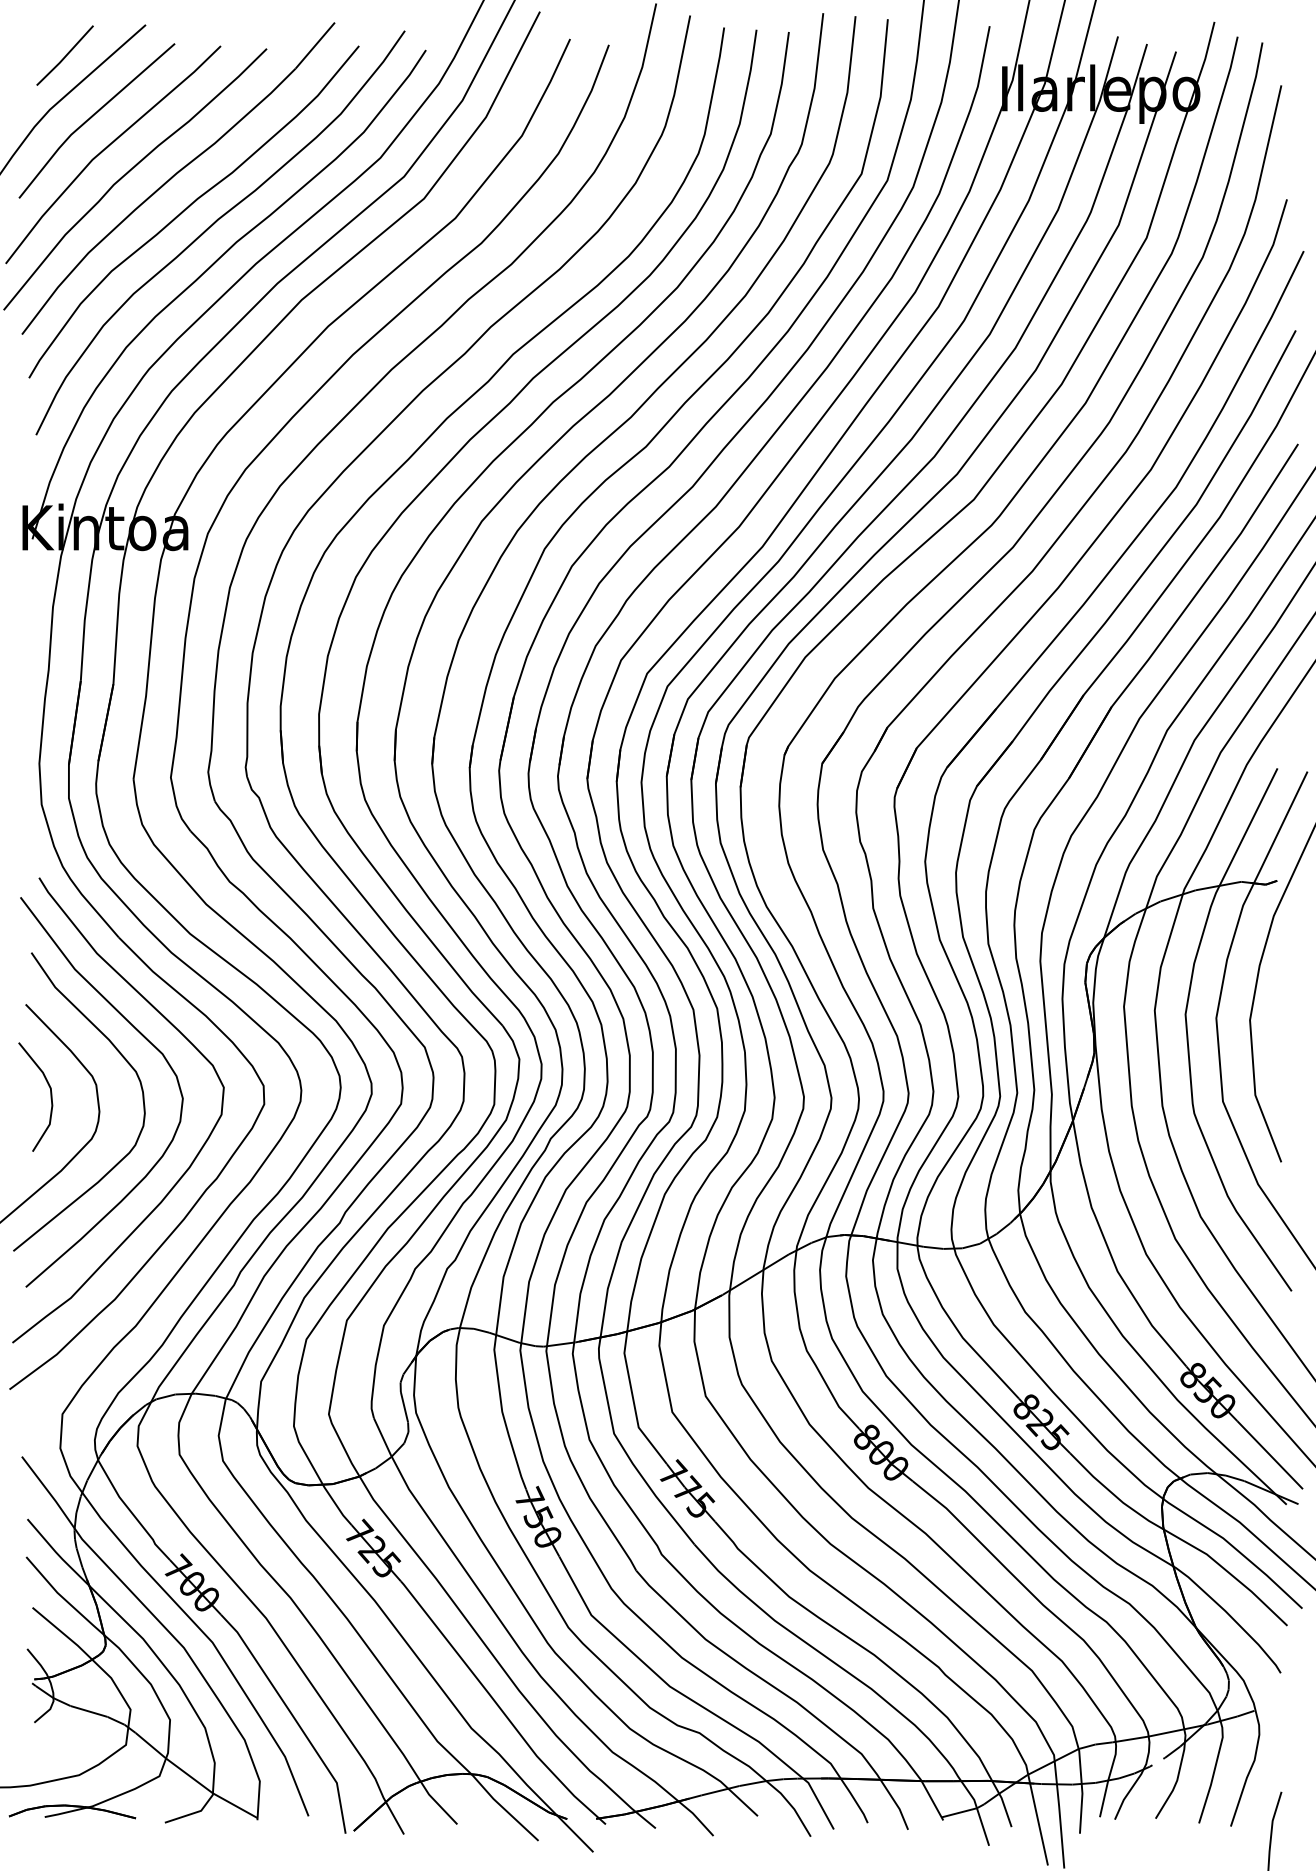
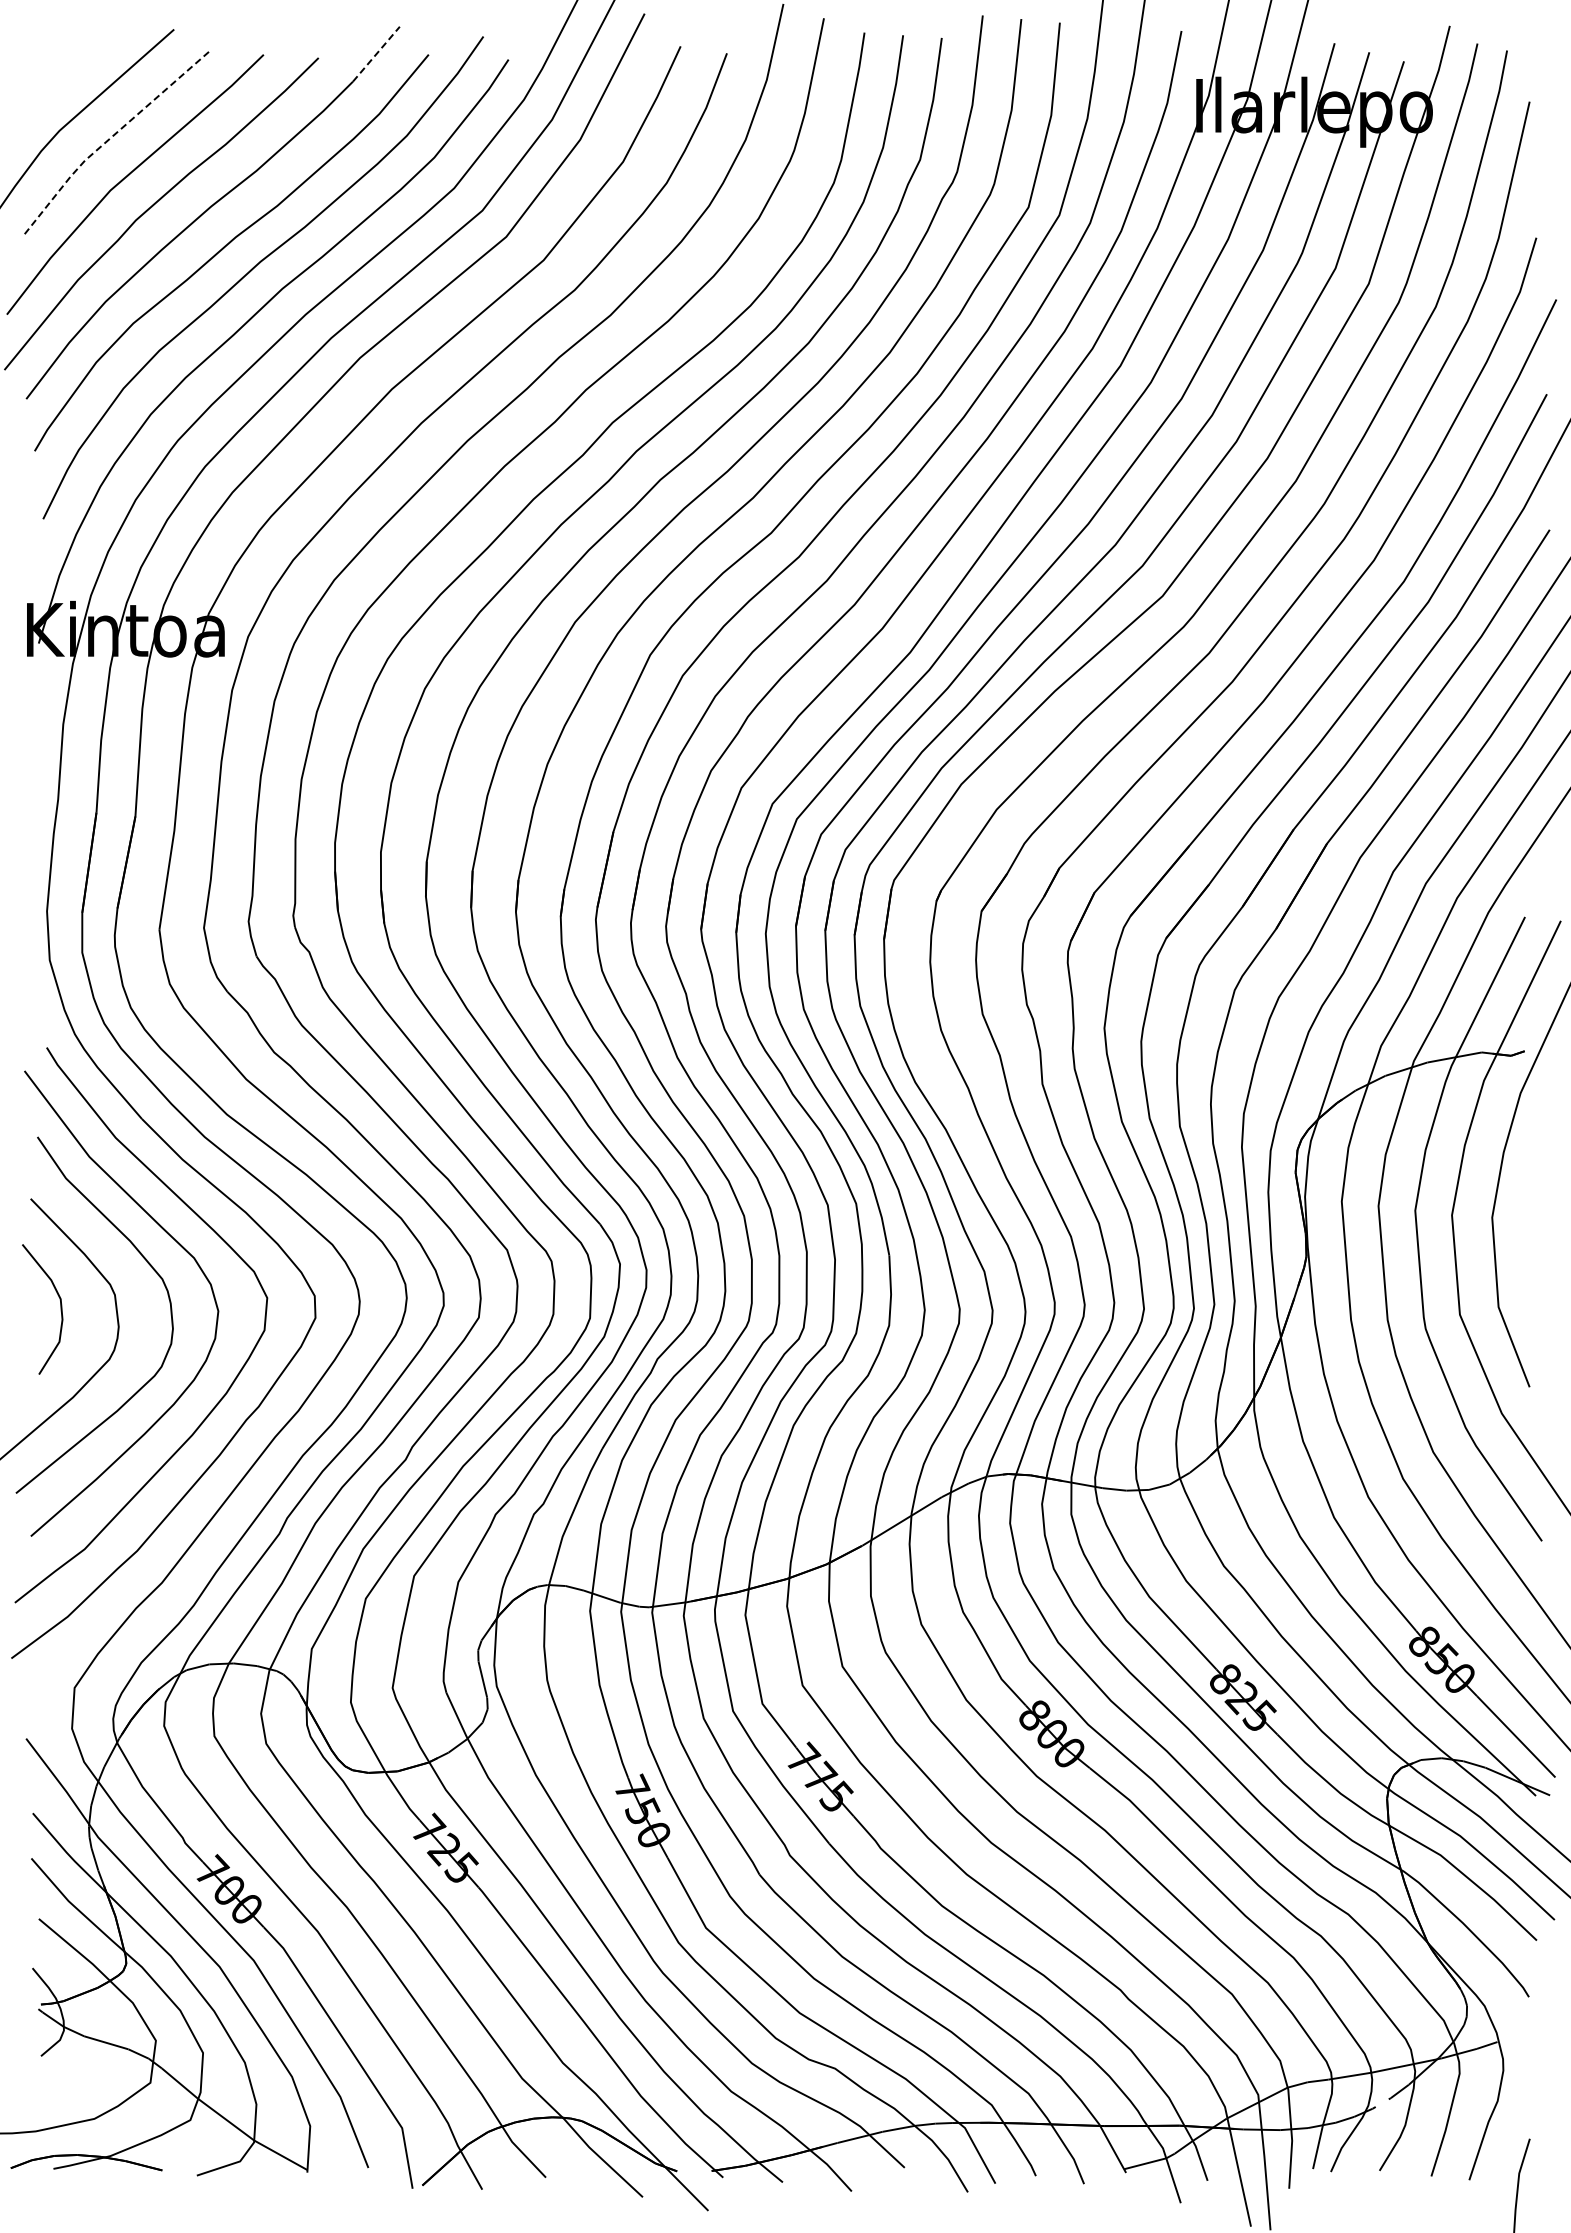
line: (315, 45) -> (376, 53), solid -> dashed
line: (64, 55) -> (77, 66), removed
line: (91, 117) -> (109, 139), solid -> dashed

